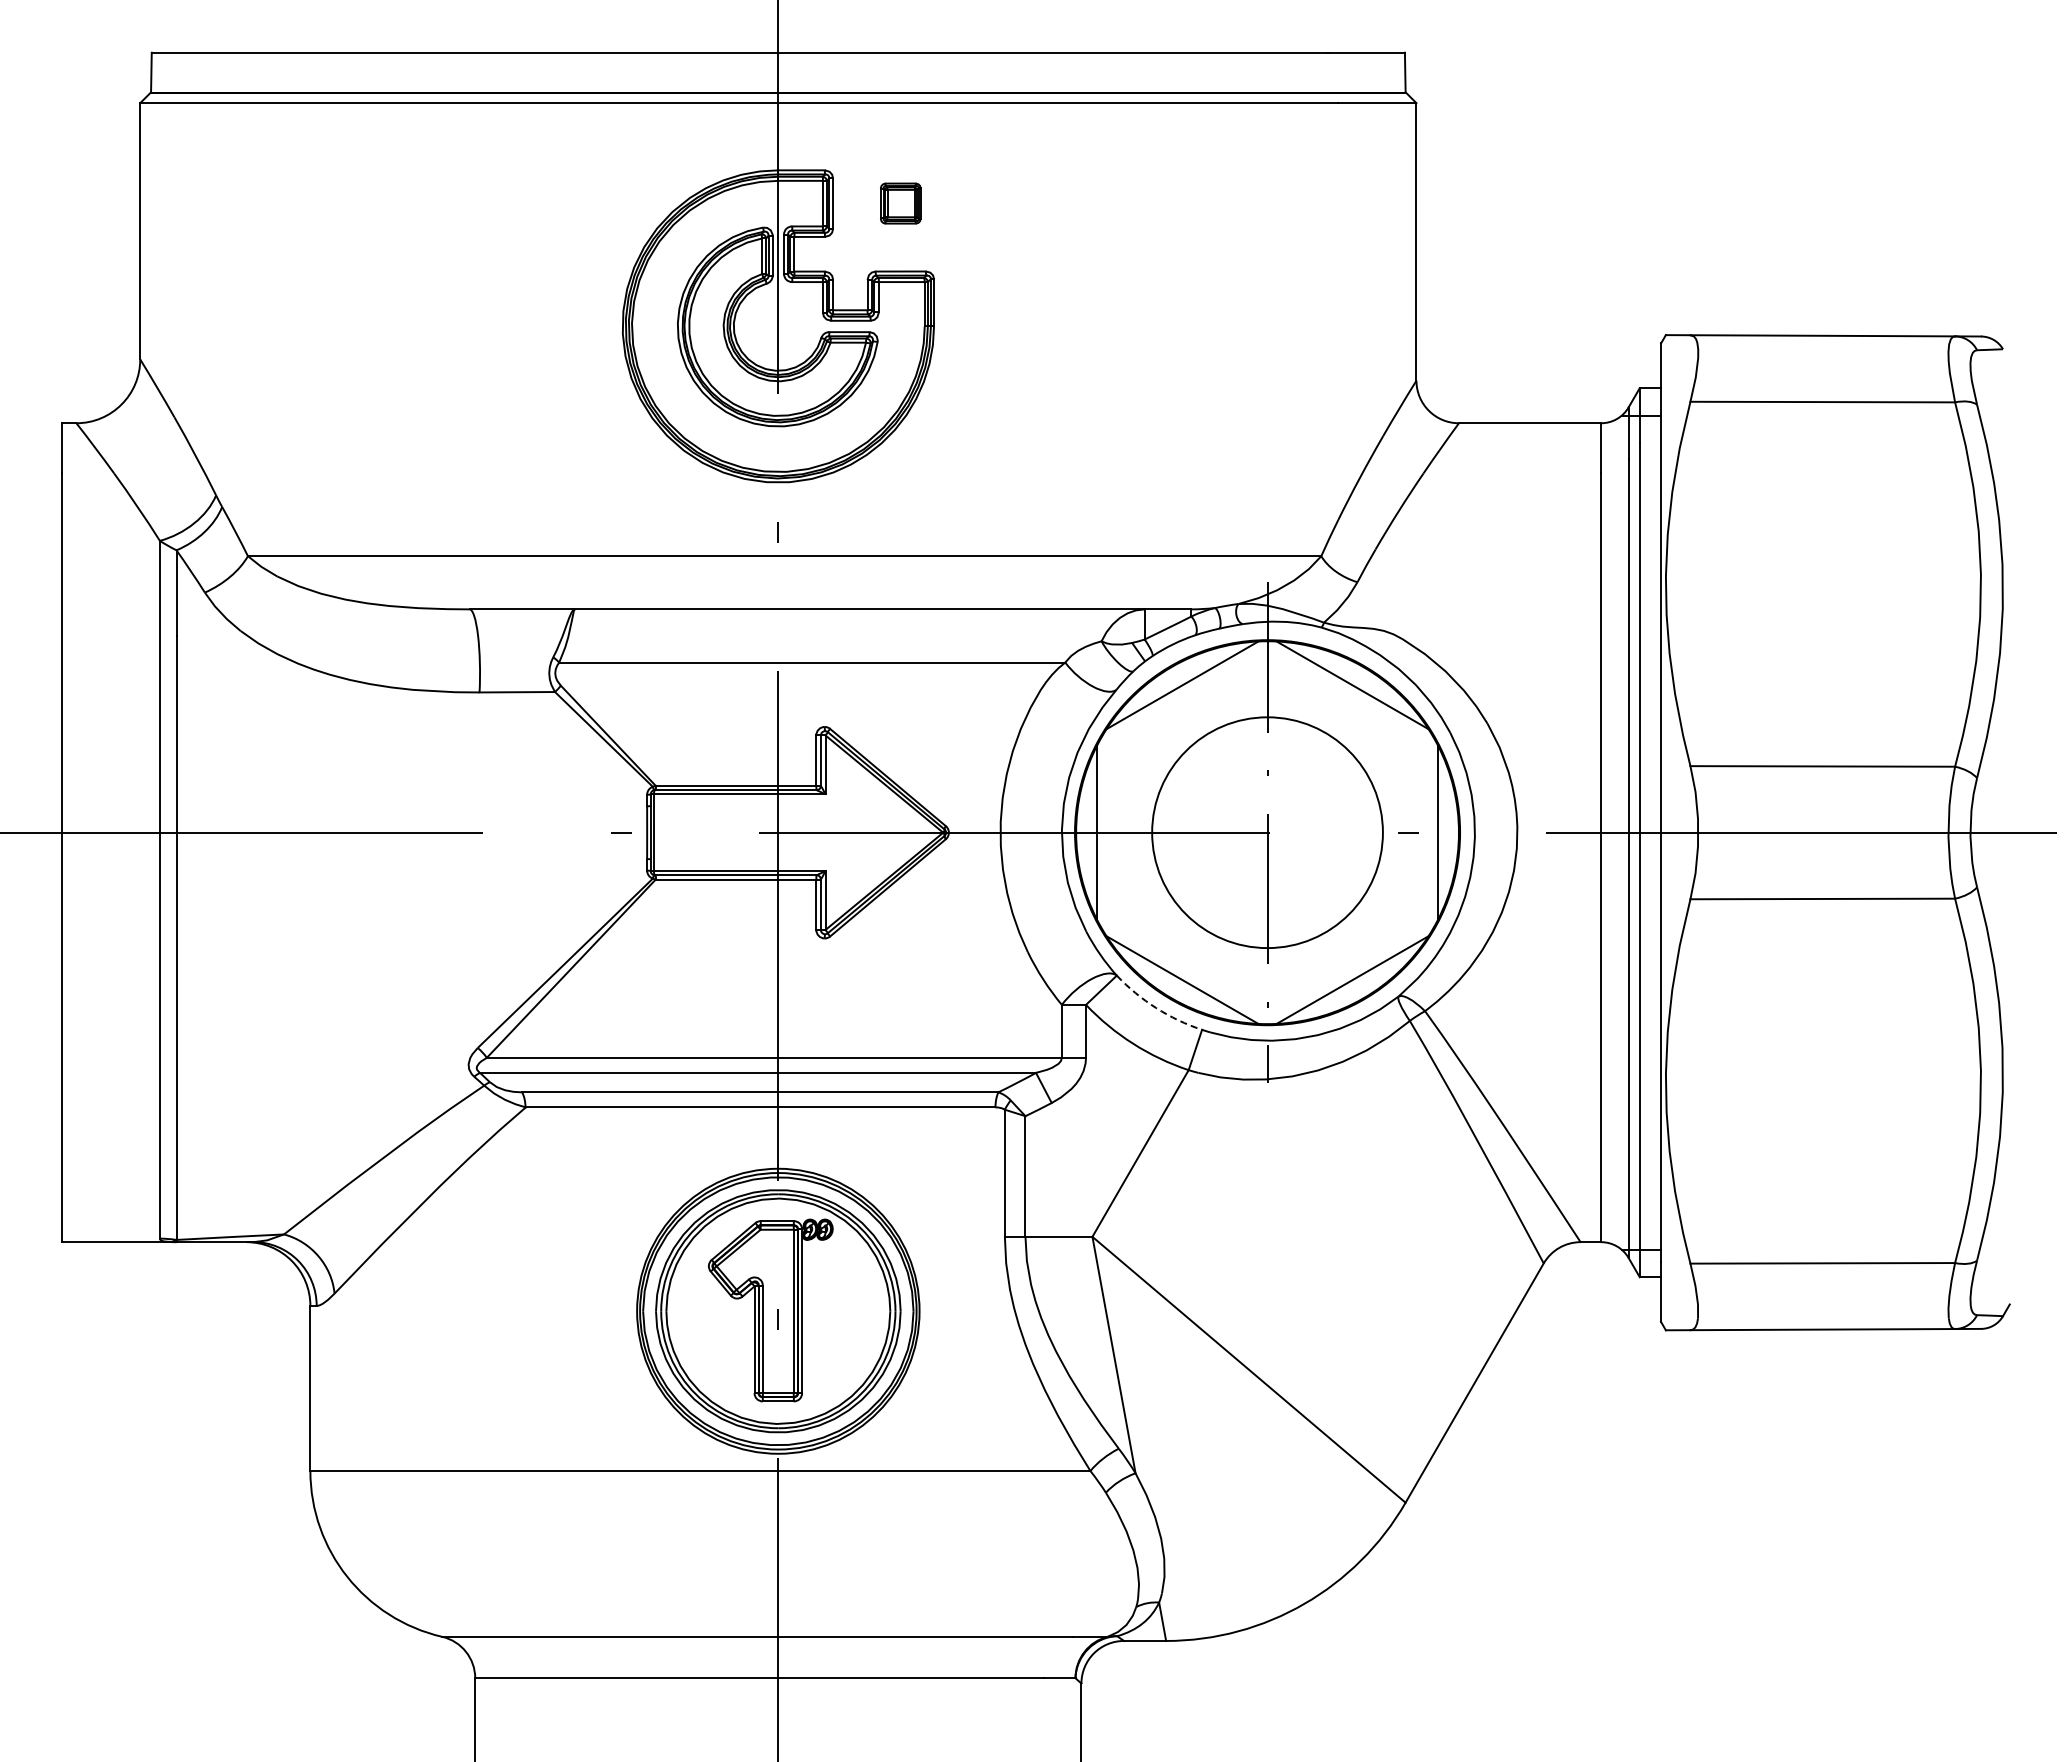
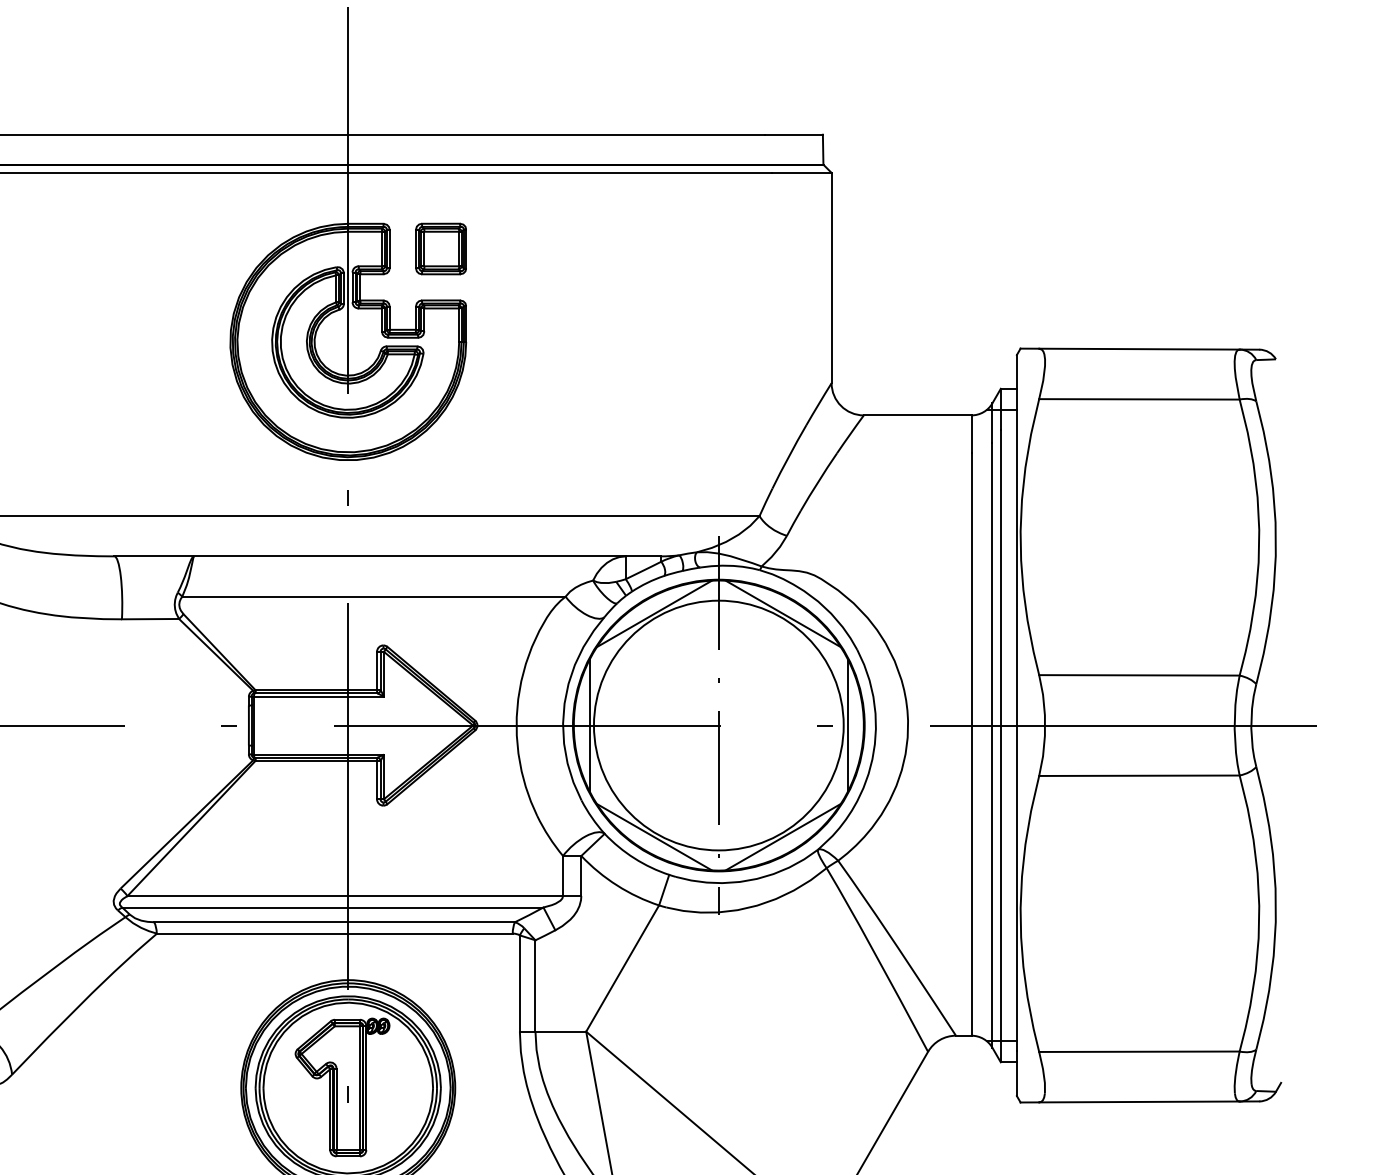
part: (900, 203) -> (440, 248), size x1.67
circle: (1267, 832) -> (718, 725), size x1.43
arc: (1156, 1008) -> (634, 858), dashed -> solid

